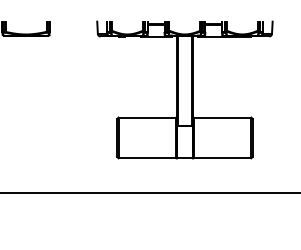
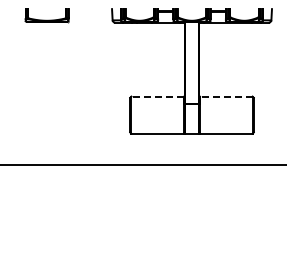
line: (147, 117) -> (157, 96), solid -> dashed
line: (221, 117) -> (225, 96), solid -> dashed

